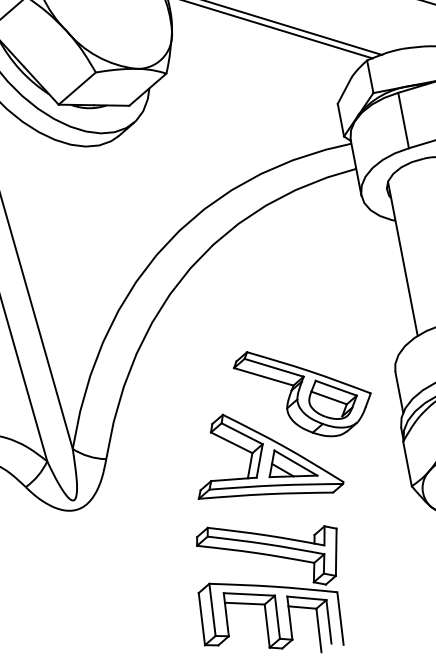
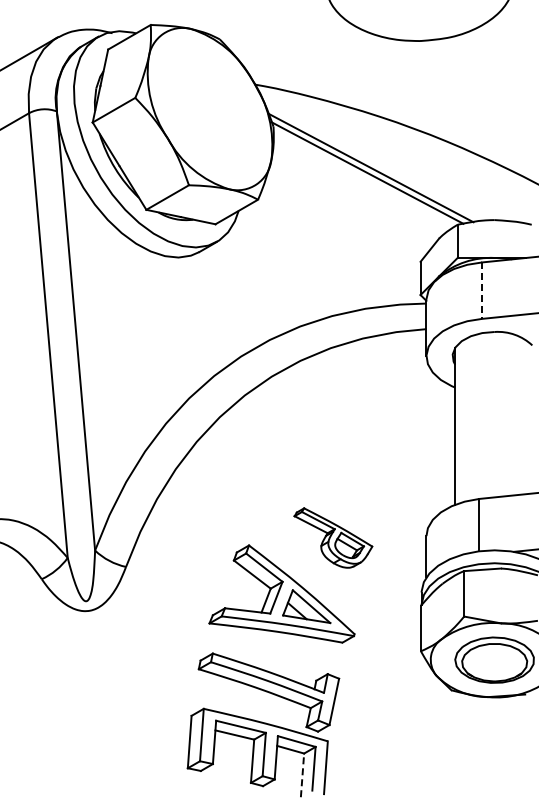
line: (404, 121) -> (482, 291), solid -> dashed
part: (304, 391) -> (333, 537), size x0.6
line: (318, 630) -> (302, 775), solid -> dashed

